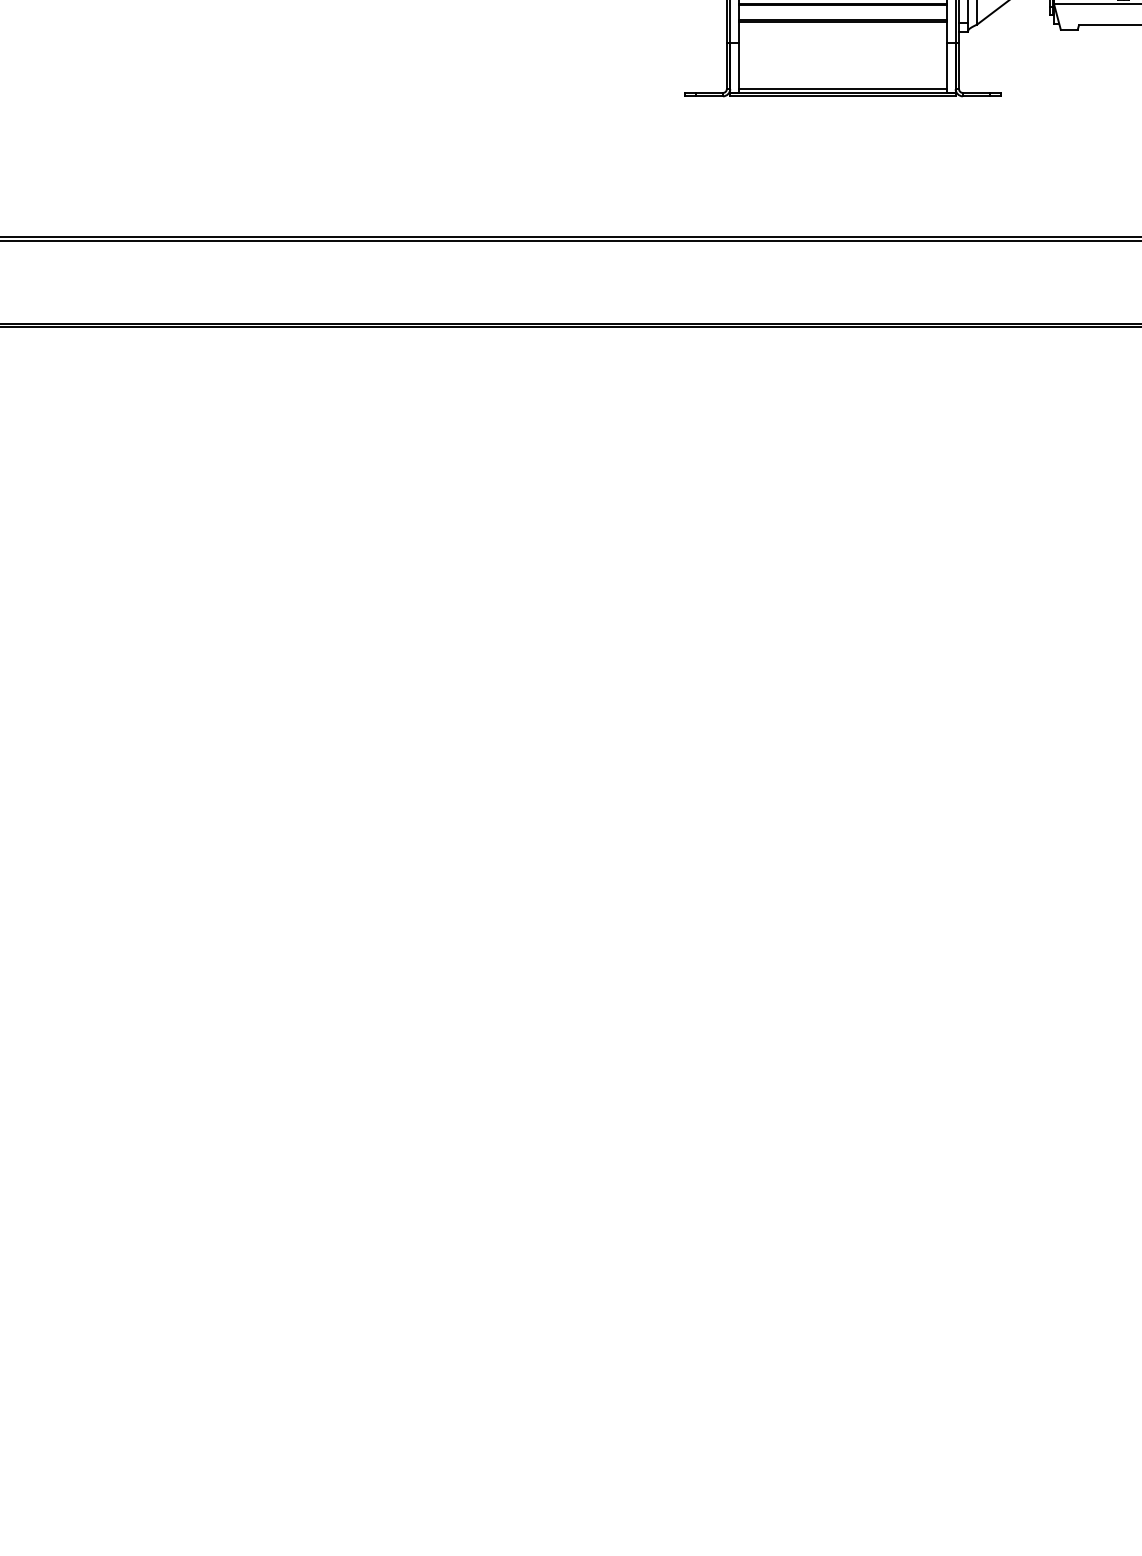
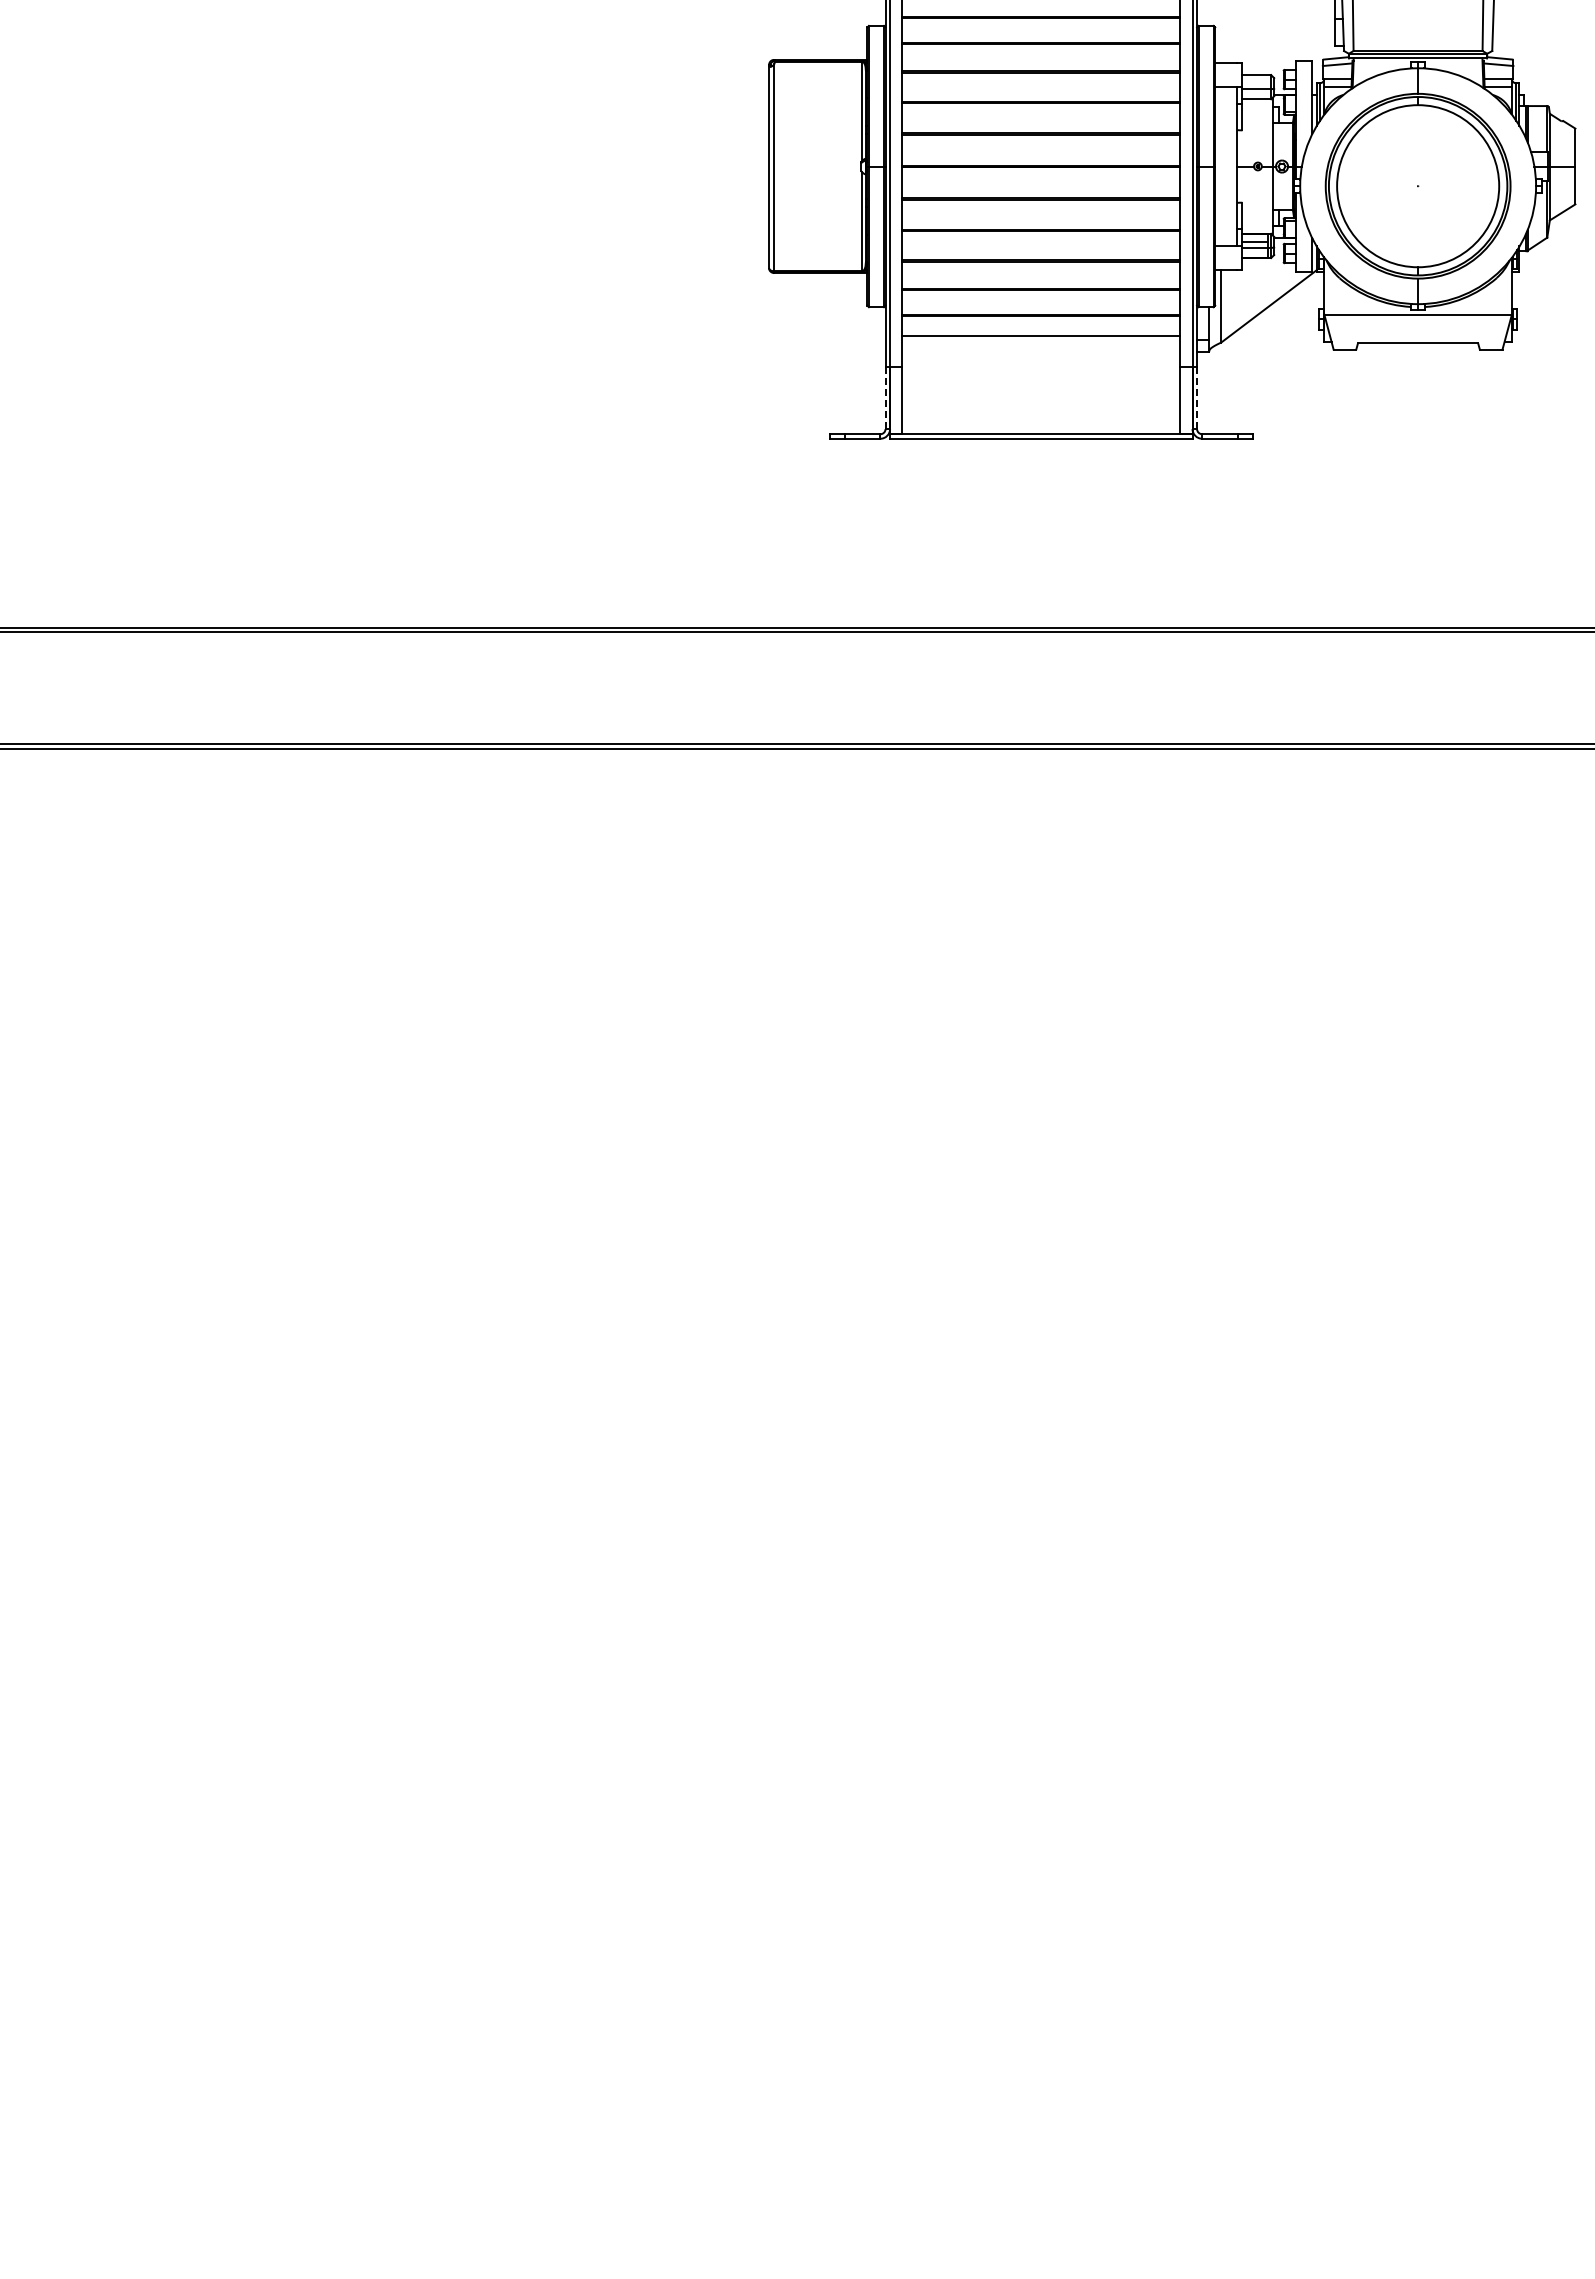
line: (843, 22) -> (1041, 339), removed
line: (726, 66) -> (885, 398), solid -> dashed
line: (959, 66) -> (1197, 398), solid -> dashed
line: (843, 89) -> (1041, 429), removed

